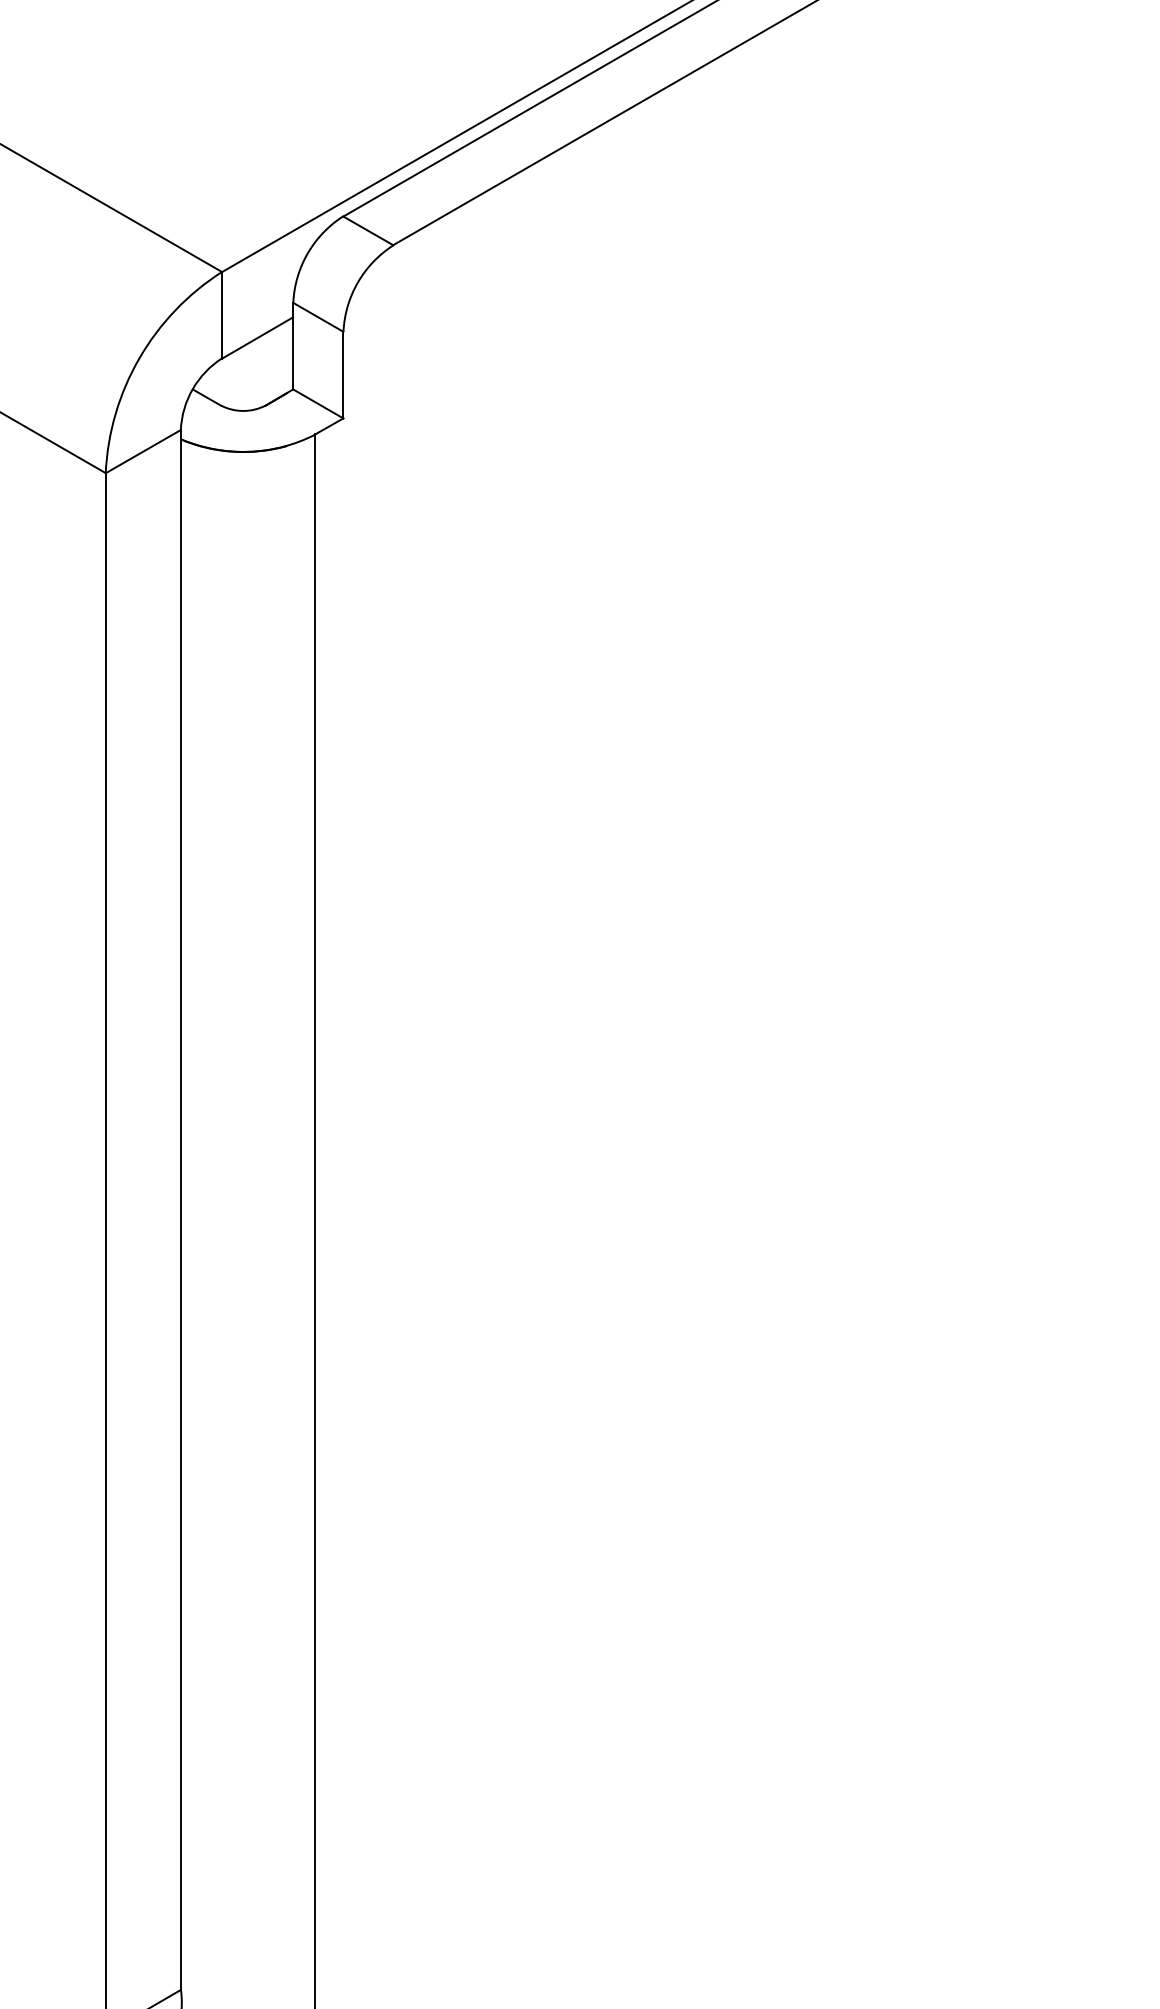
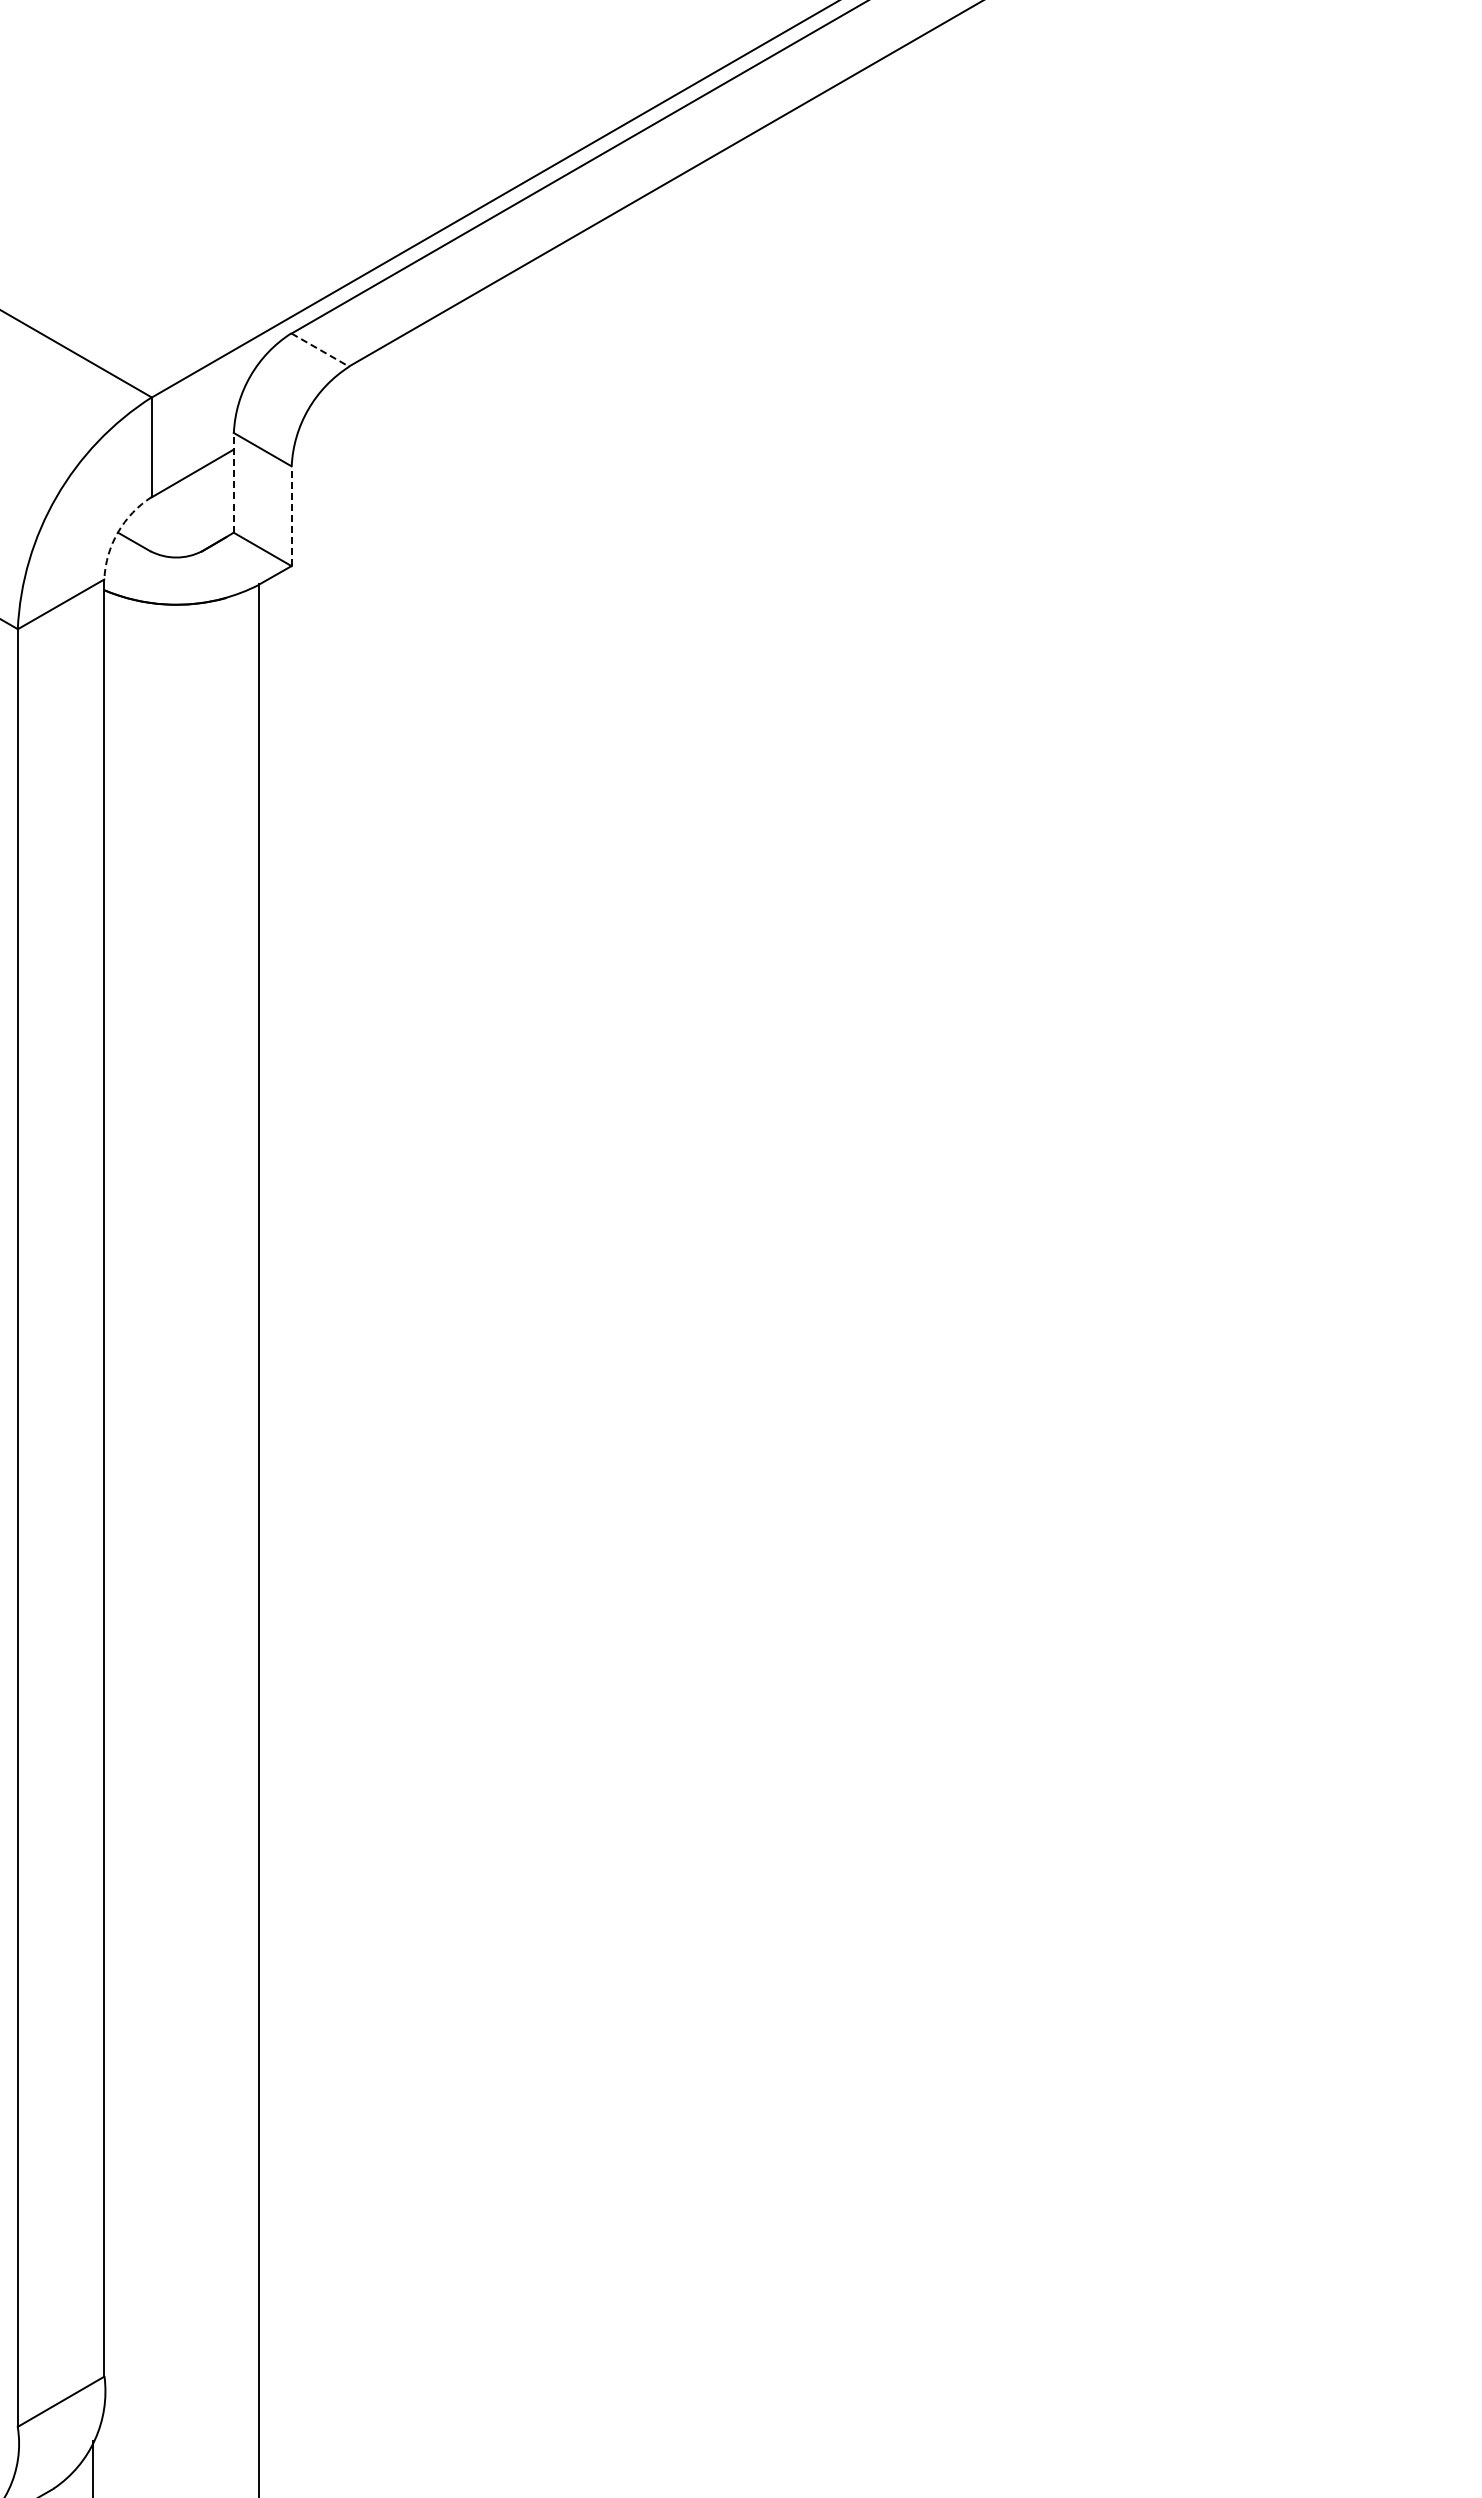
line: (368, 231) -> (320, 350), solid -> dashed
line: (292, 345) -> (233, 482), solid -> dashed
line: (343, 375) -> (291, 516), solid -> dashed
arc: (193, 389) -> (118, 532), solid -> dashed

